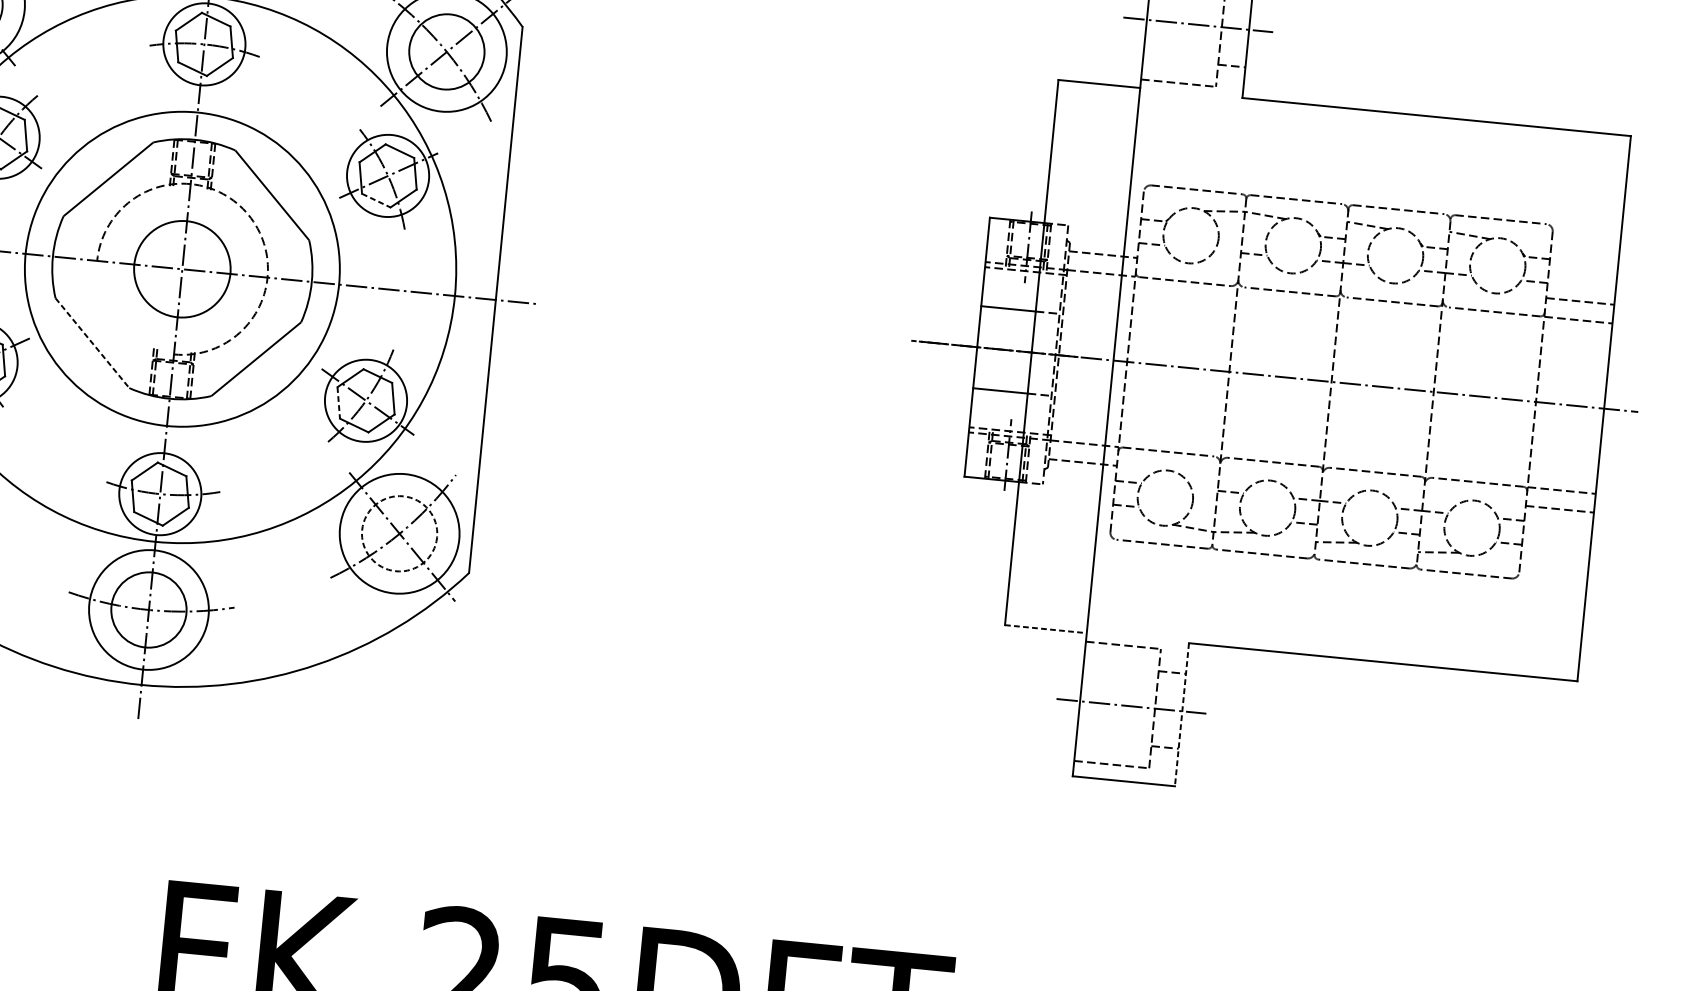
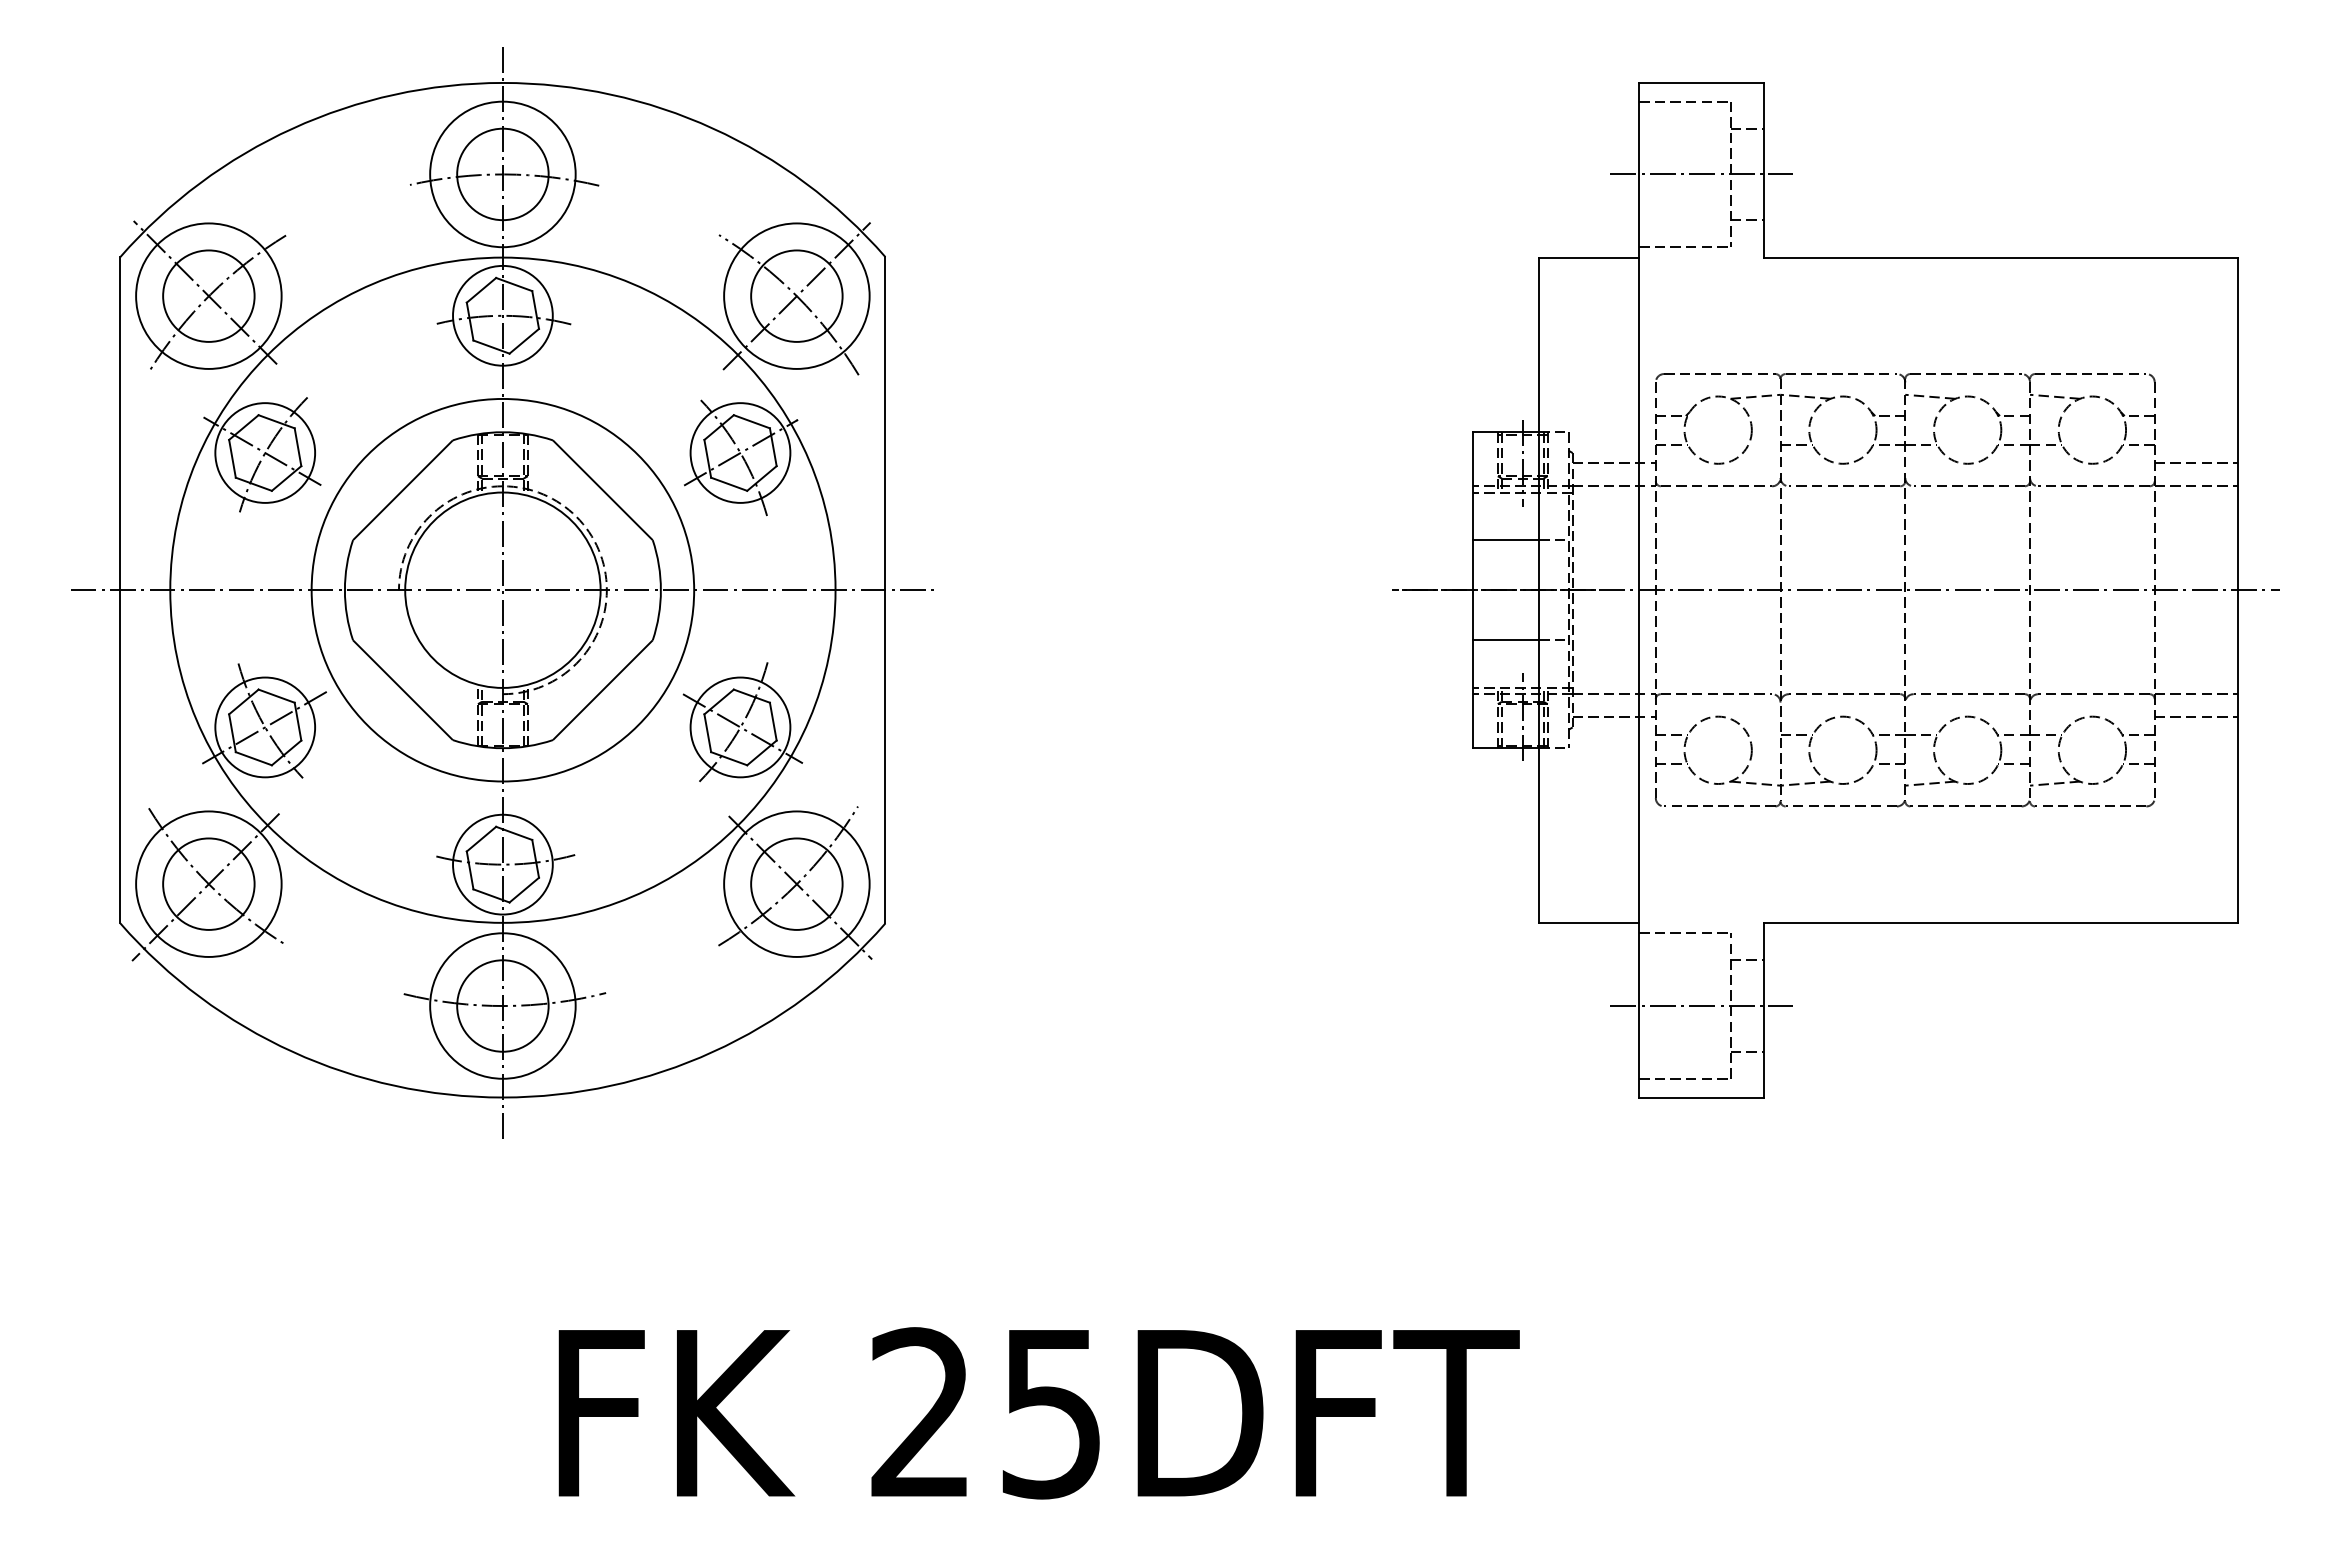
line: (376, 200) -> (729, 484), dashed -> solid
circle: (182, 268) -> (502, 589), size x1.67
line: (92, 343) -> (402, 690), dashed -> solid
line: (338, 403) -> (707, 733), dashed -> solid
circle: (399, 533) -> (796, 883), dashed -> solid
line: (1046, 628) -> (1589, 922), dashed -> solid
line: (1181, 714) -> (1763, 1010), dashed -> solid

